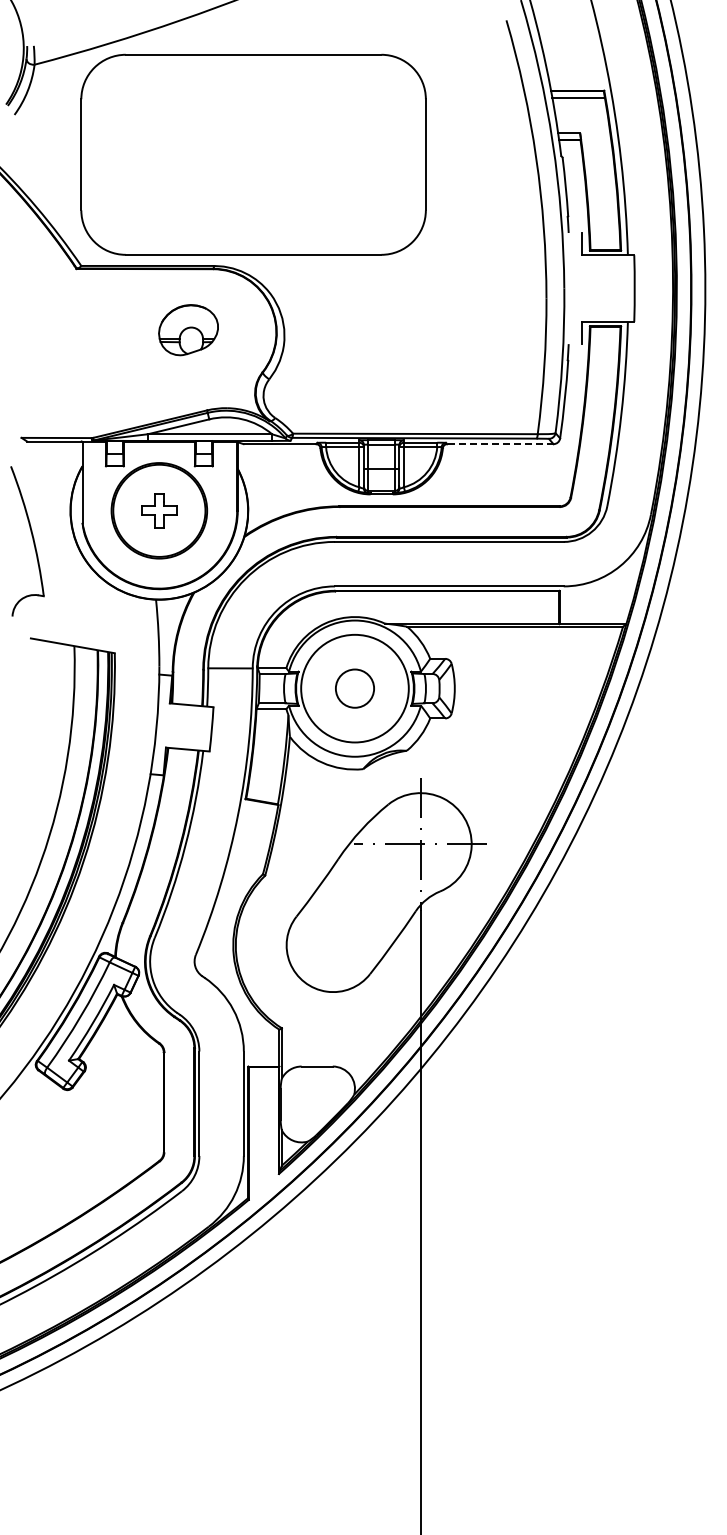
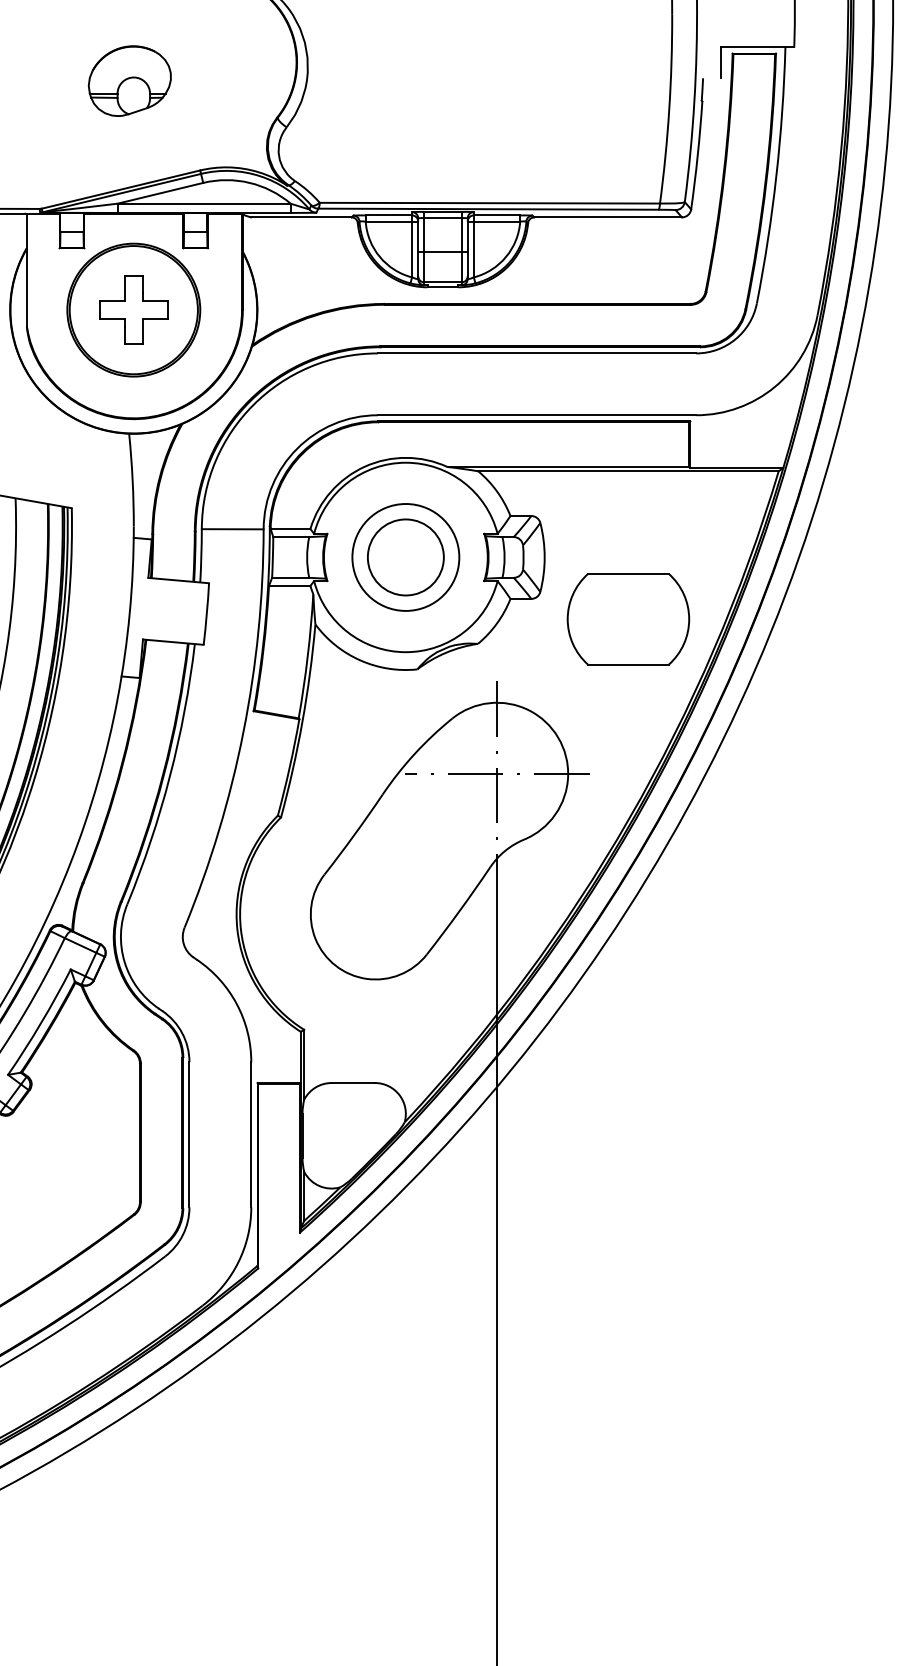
part: (188, 330) -> (129, 81), moved
line: (499, 444) -> (606, 217), dashed -> solid
part: (159, 510) -> (133, 309), size x1.43
circle: (354, 688) -> (405, 557), size x0.71
circle: (354, 688) -> (405, 557), size x1.43
part: (514, 733) -> (627, 619), added

